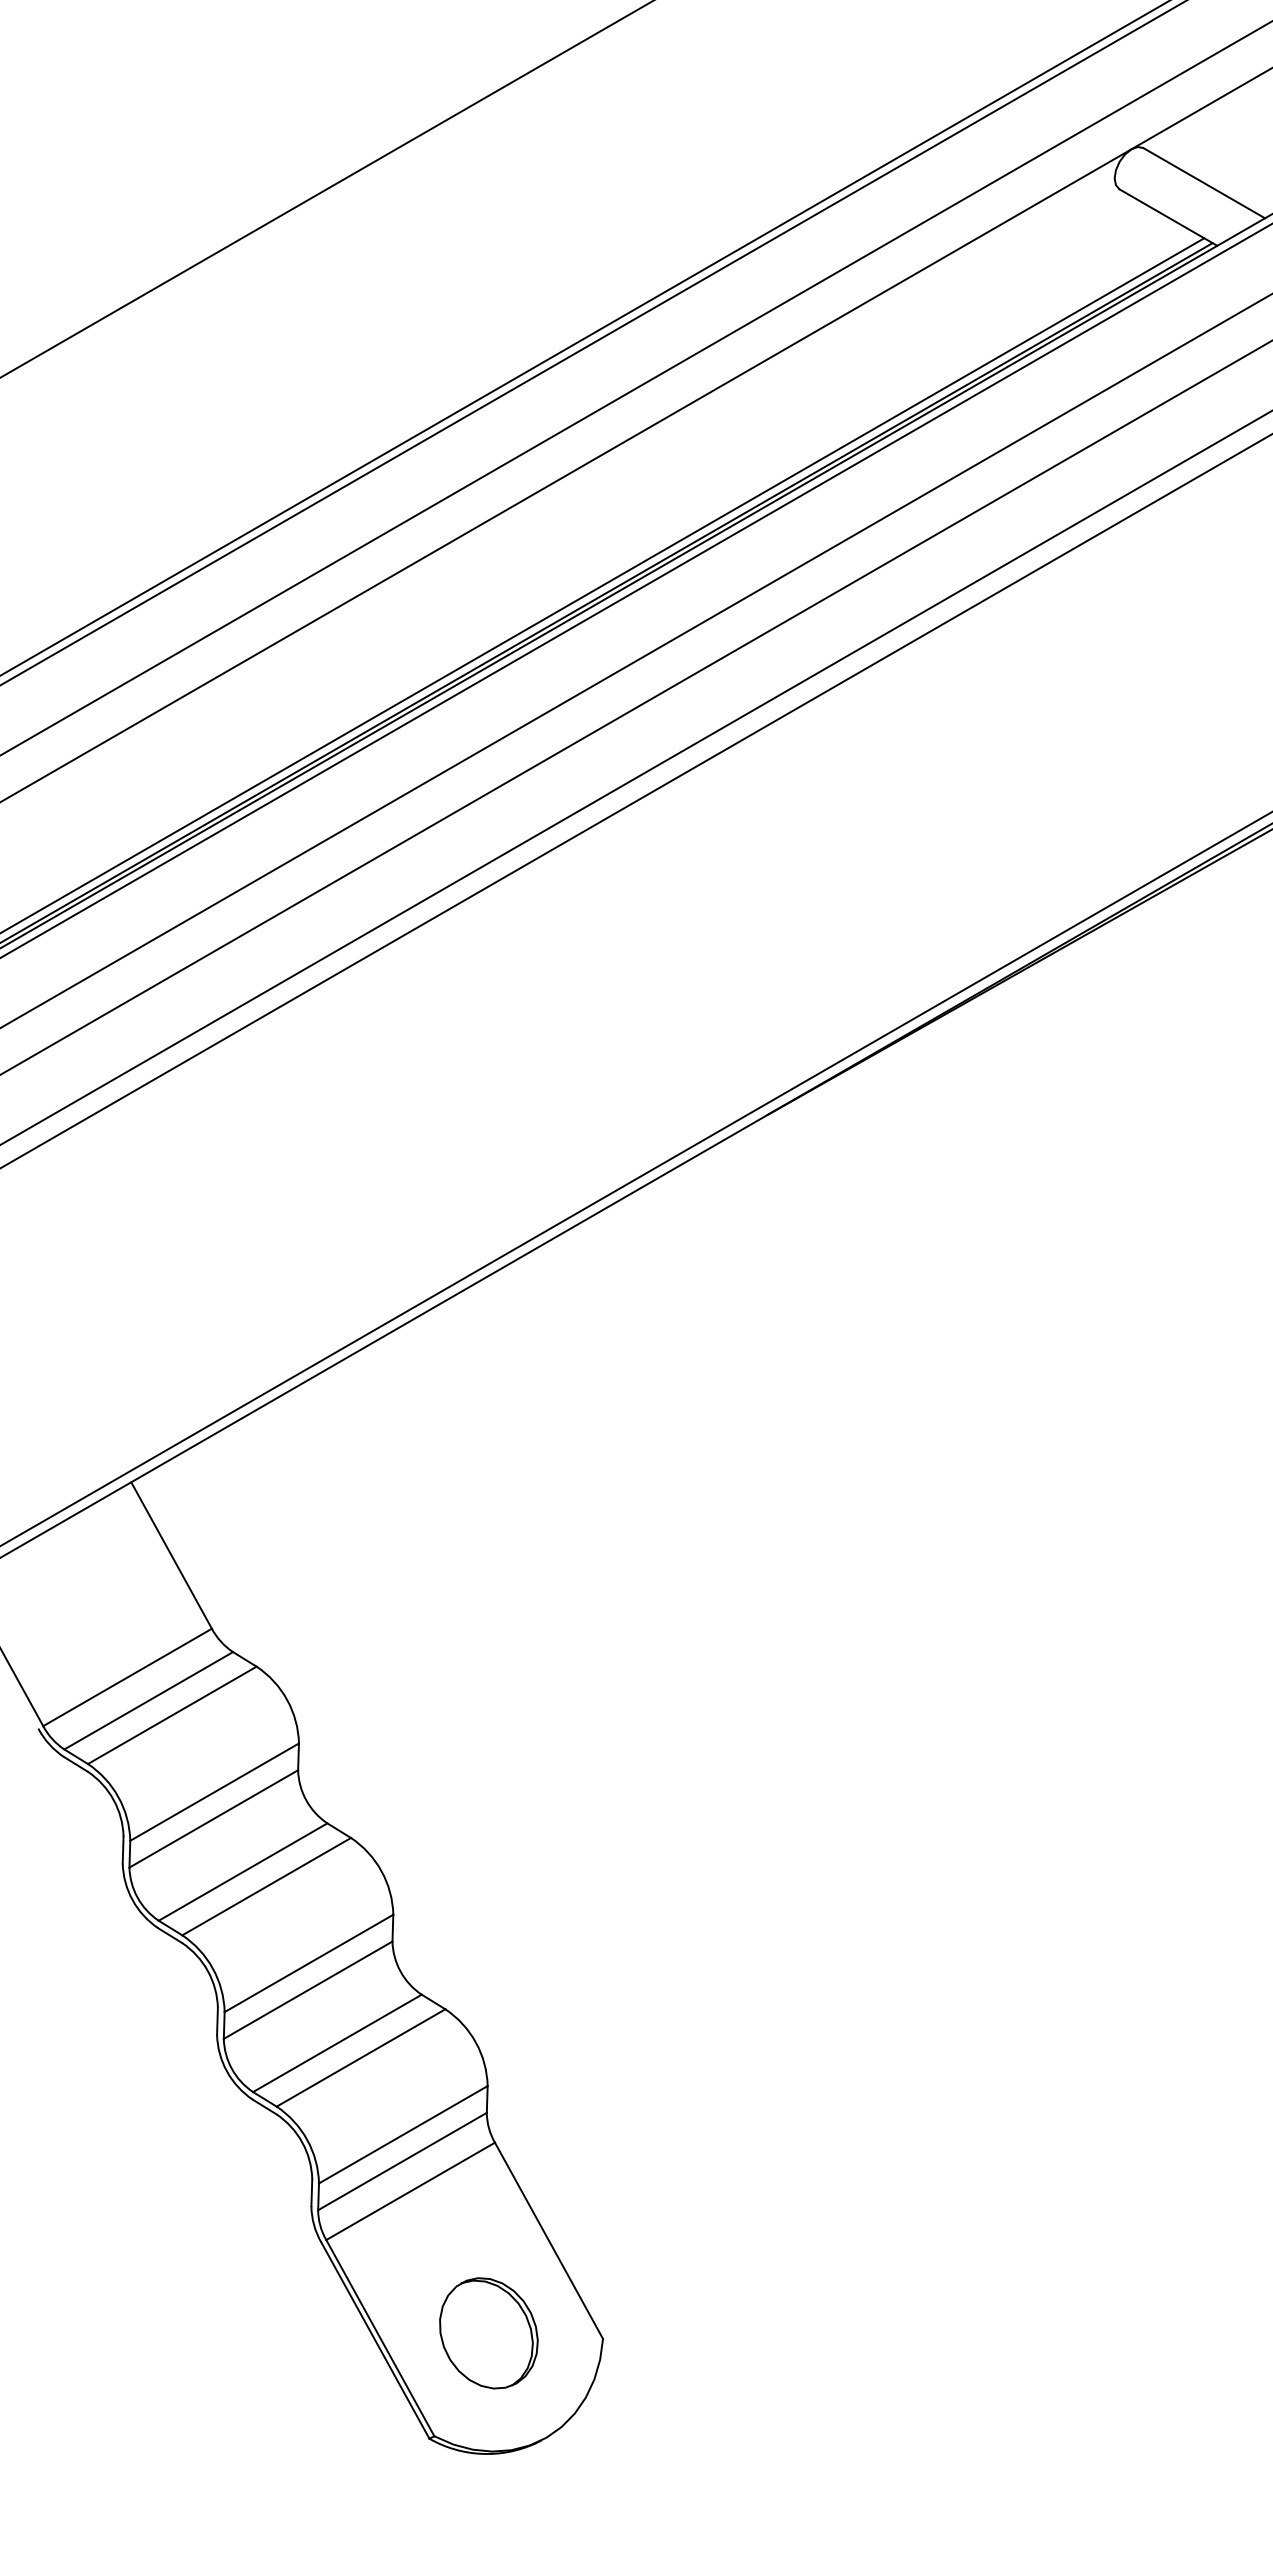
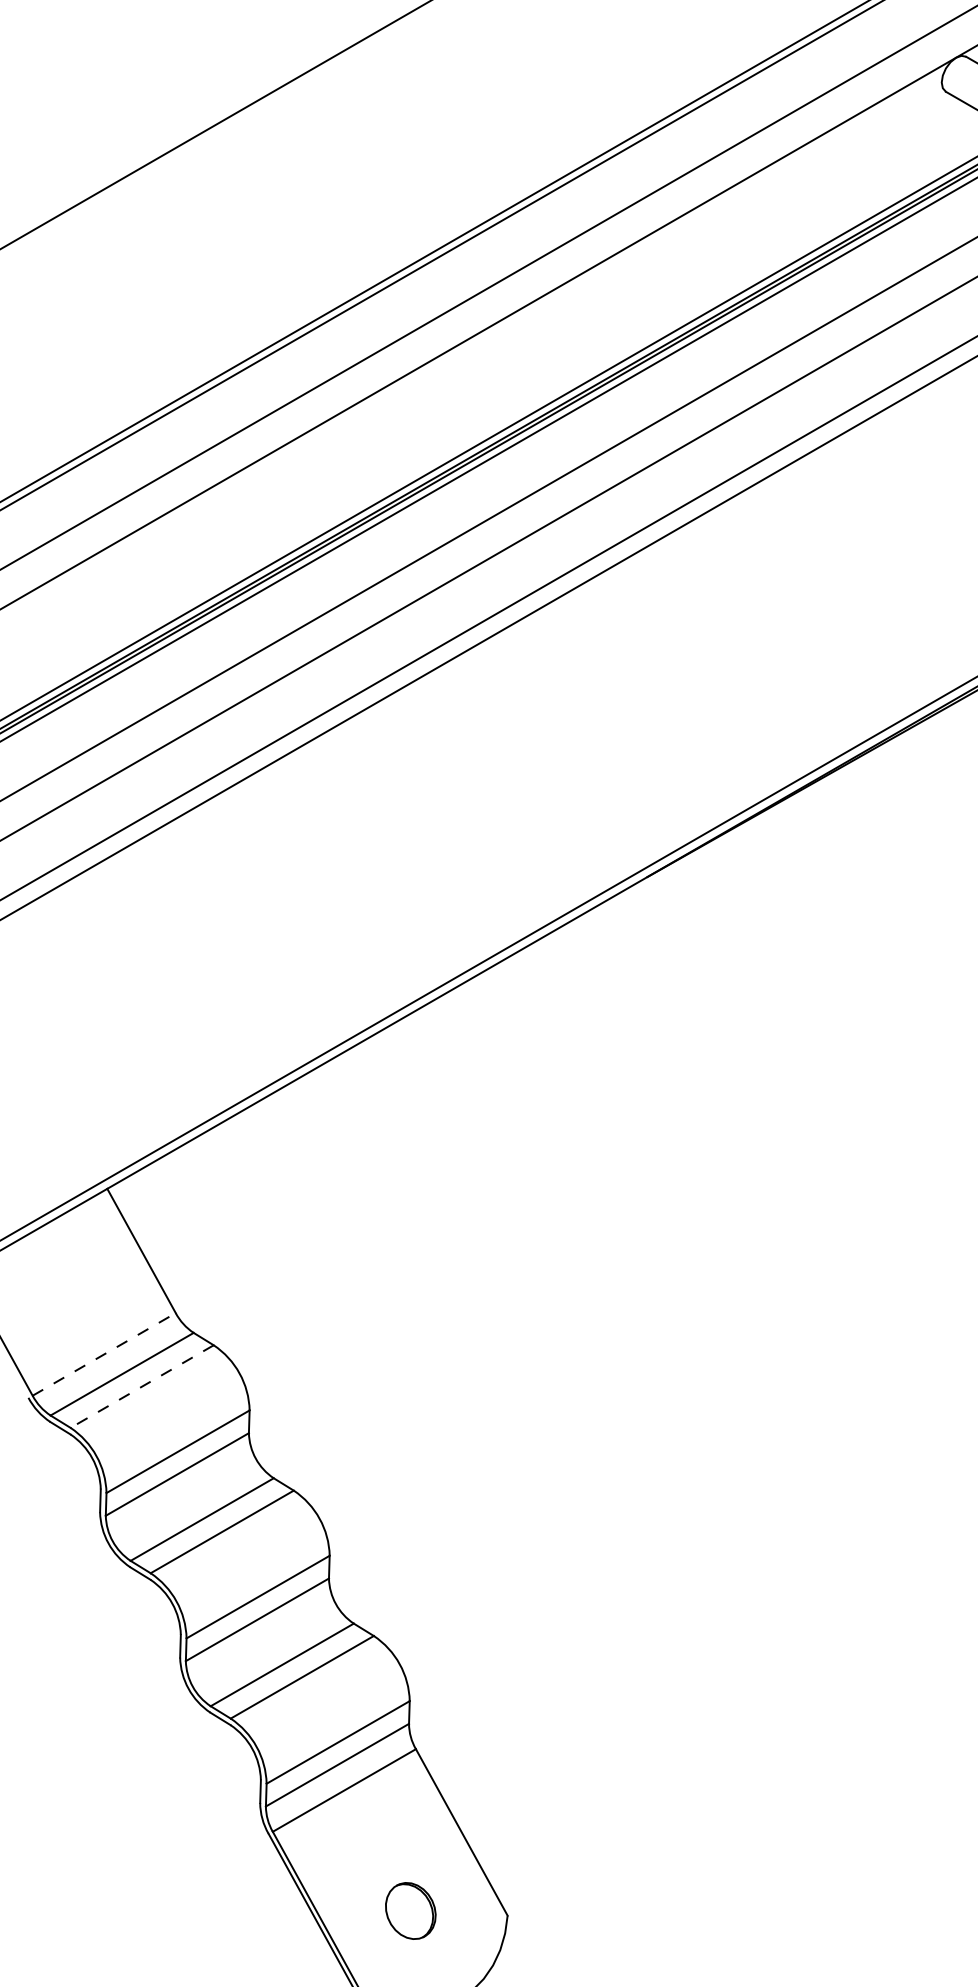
line: (128, 1677) -> (104, 1354), solid -> dashed
line: (171, 1715) -> (141, 1386), solid -> dashed
part: (488, 2333) -> (410, 1911), size x0.6

